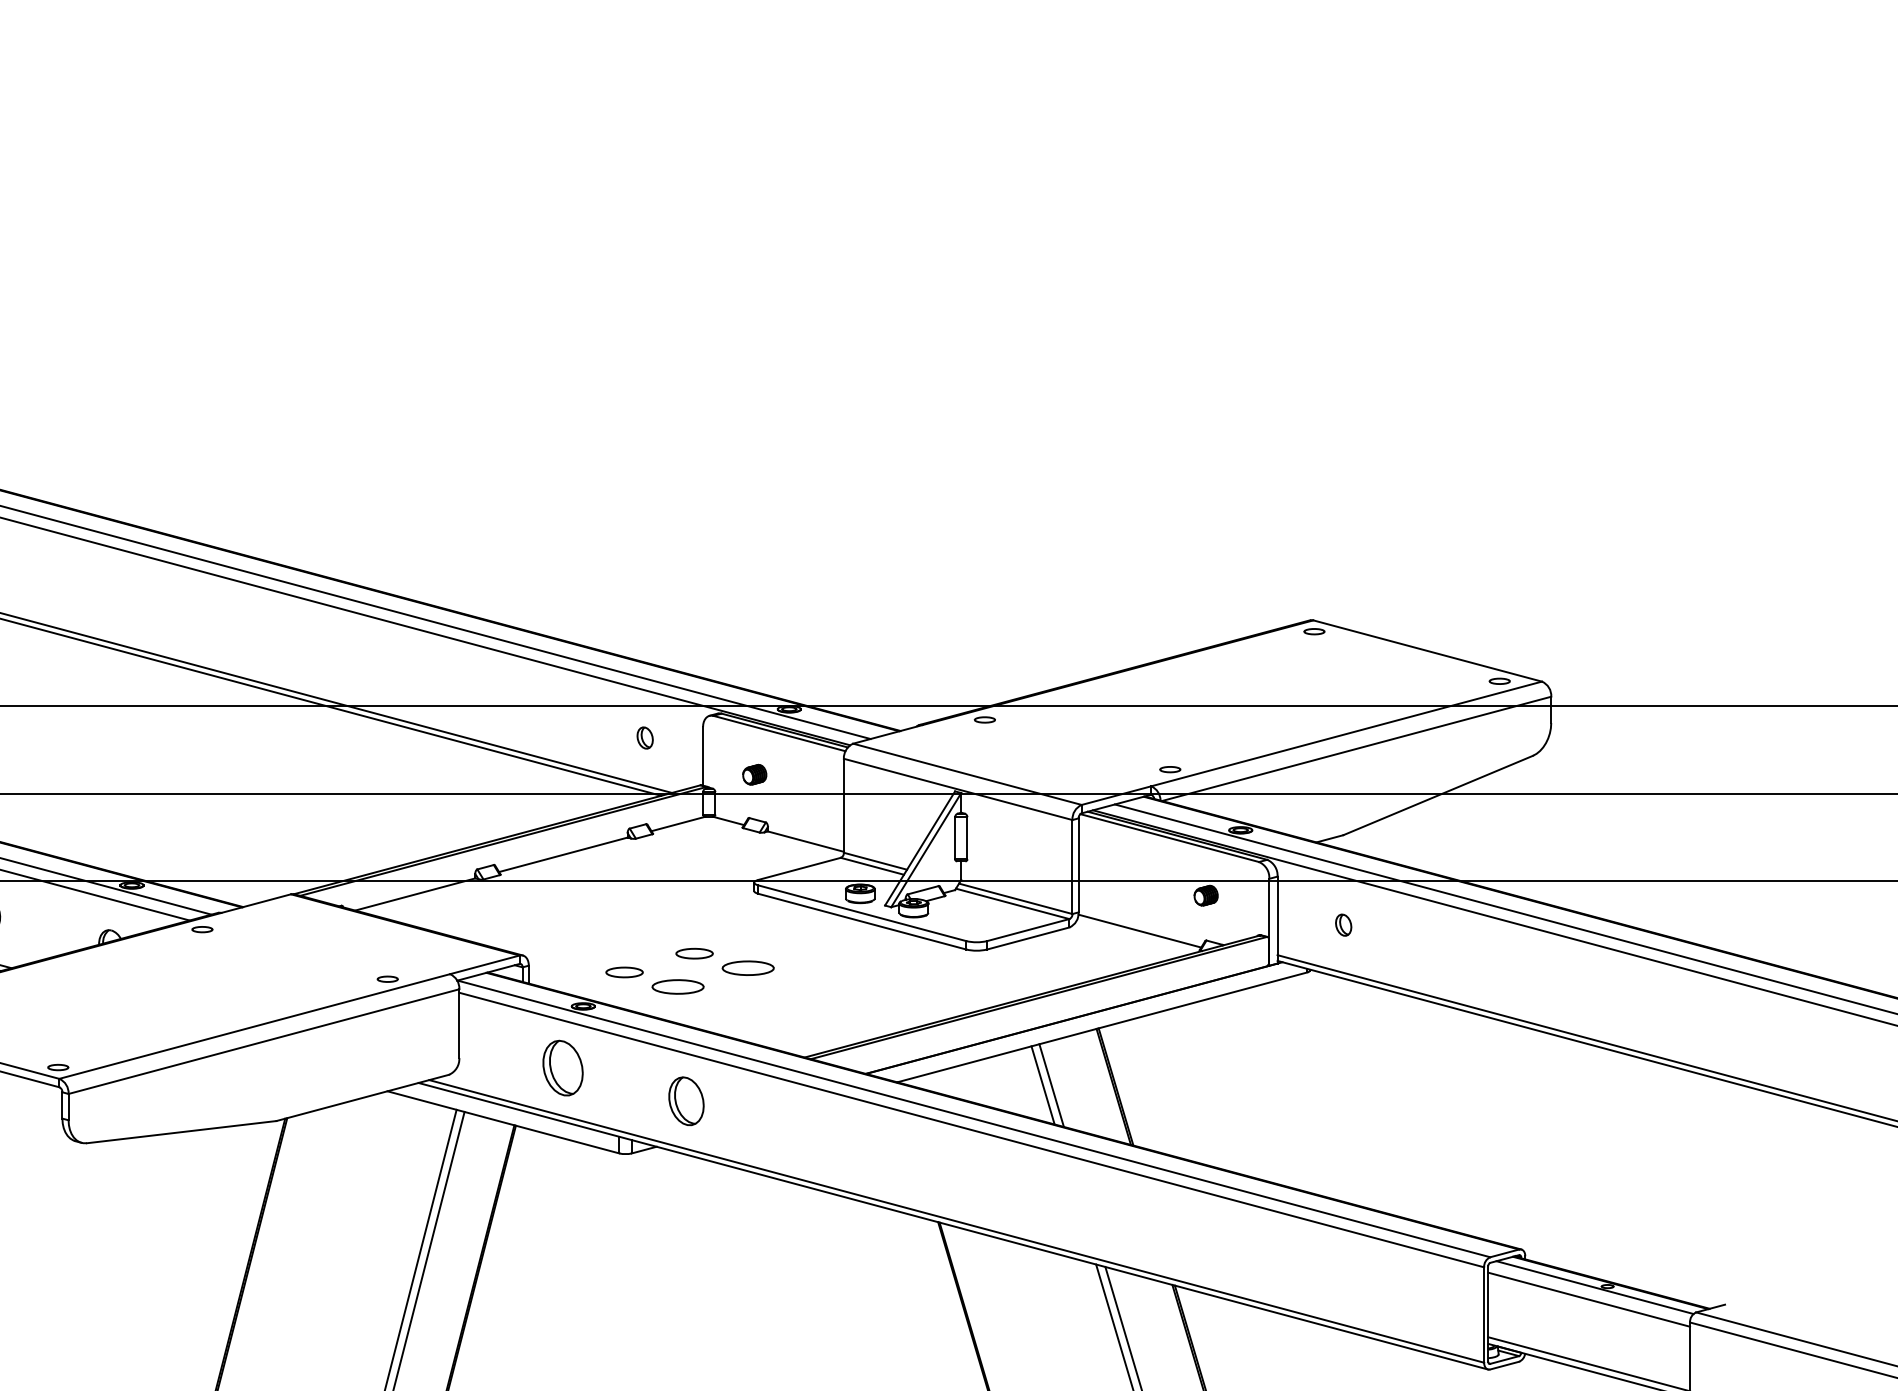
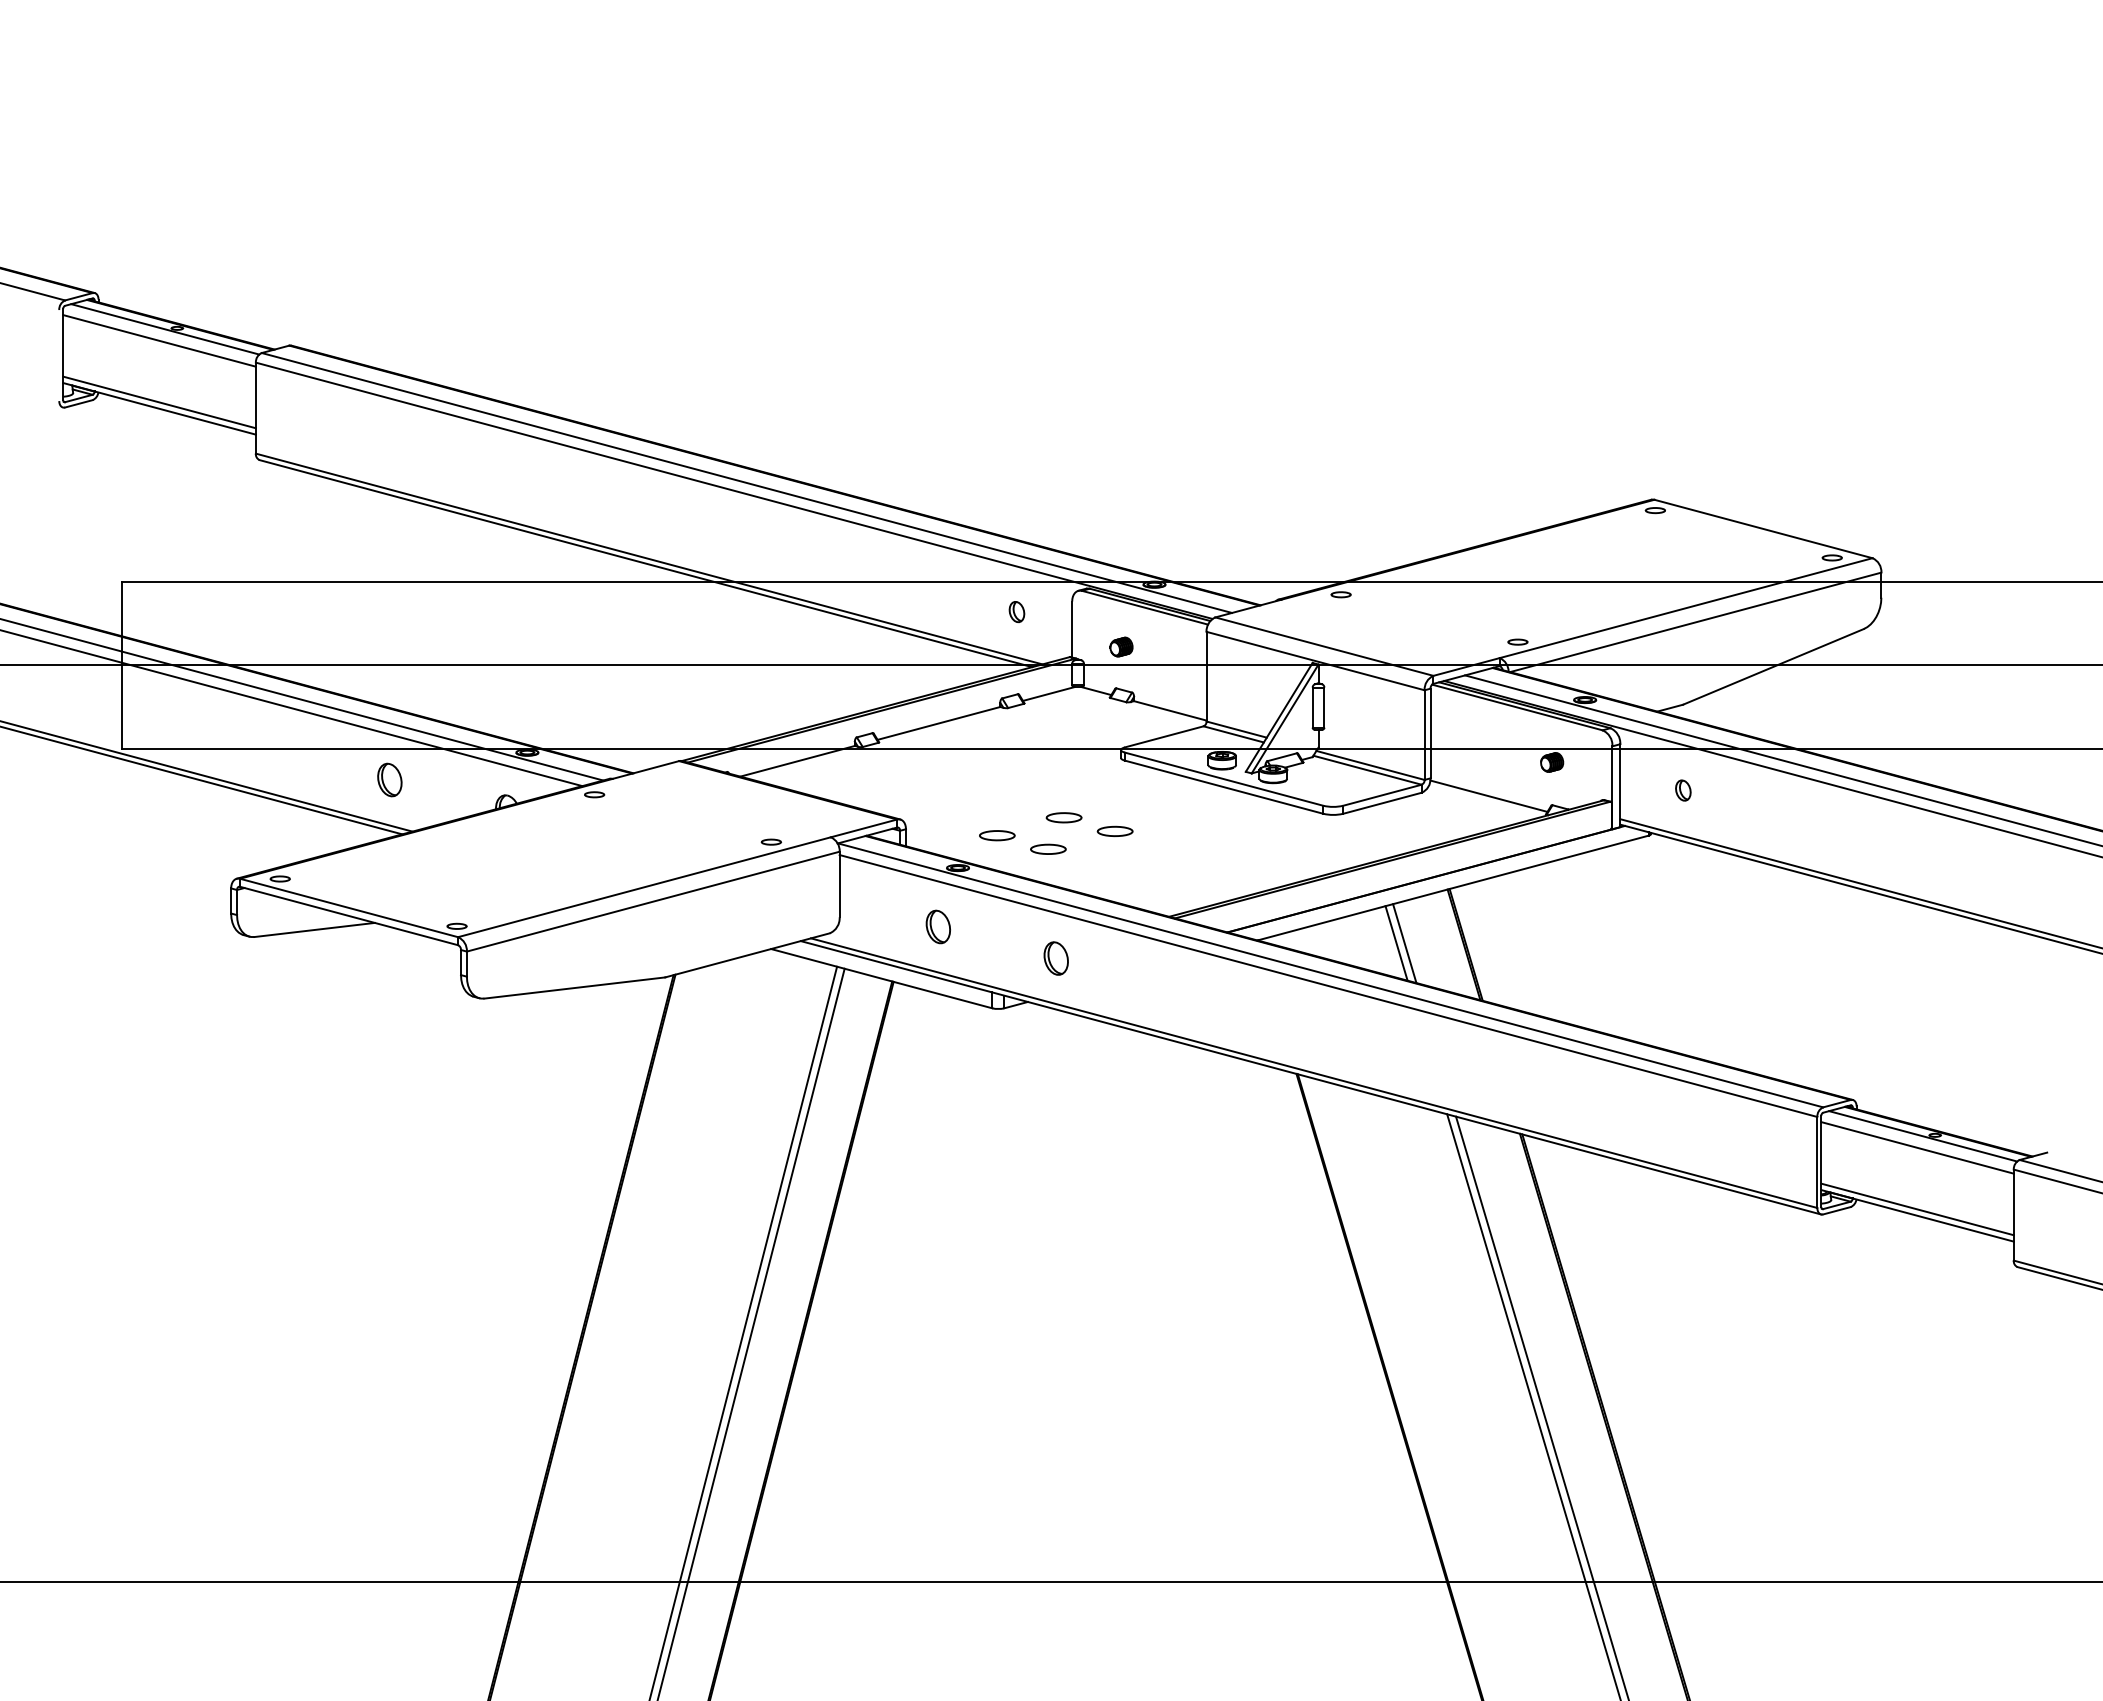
part: (747, 967) -> (1114, 830), size x0.71
part: (678, 985) -> (1048, 848), size x0.71
part: (561, 1067) -> (937, 926), size x0.62
part: (685, 1101) -> (1055, 958), size x0.71

